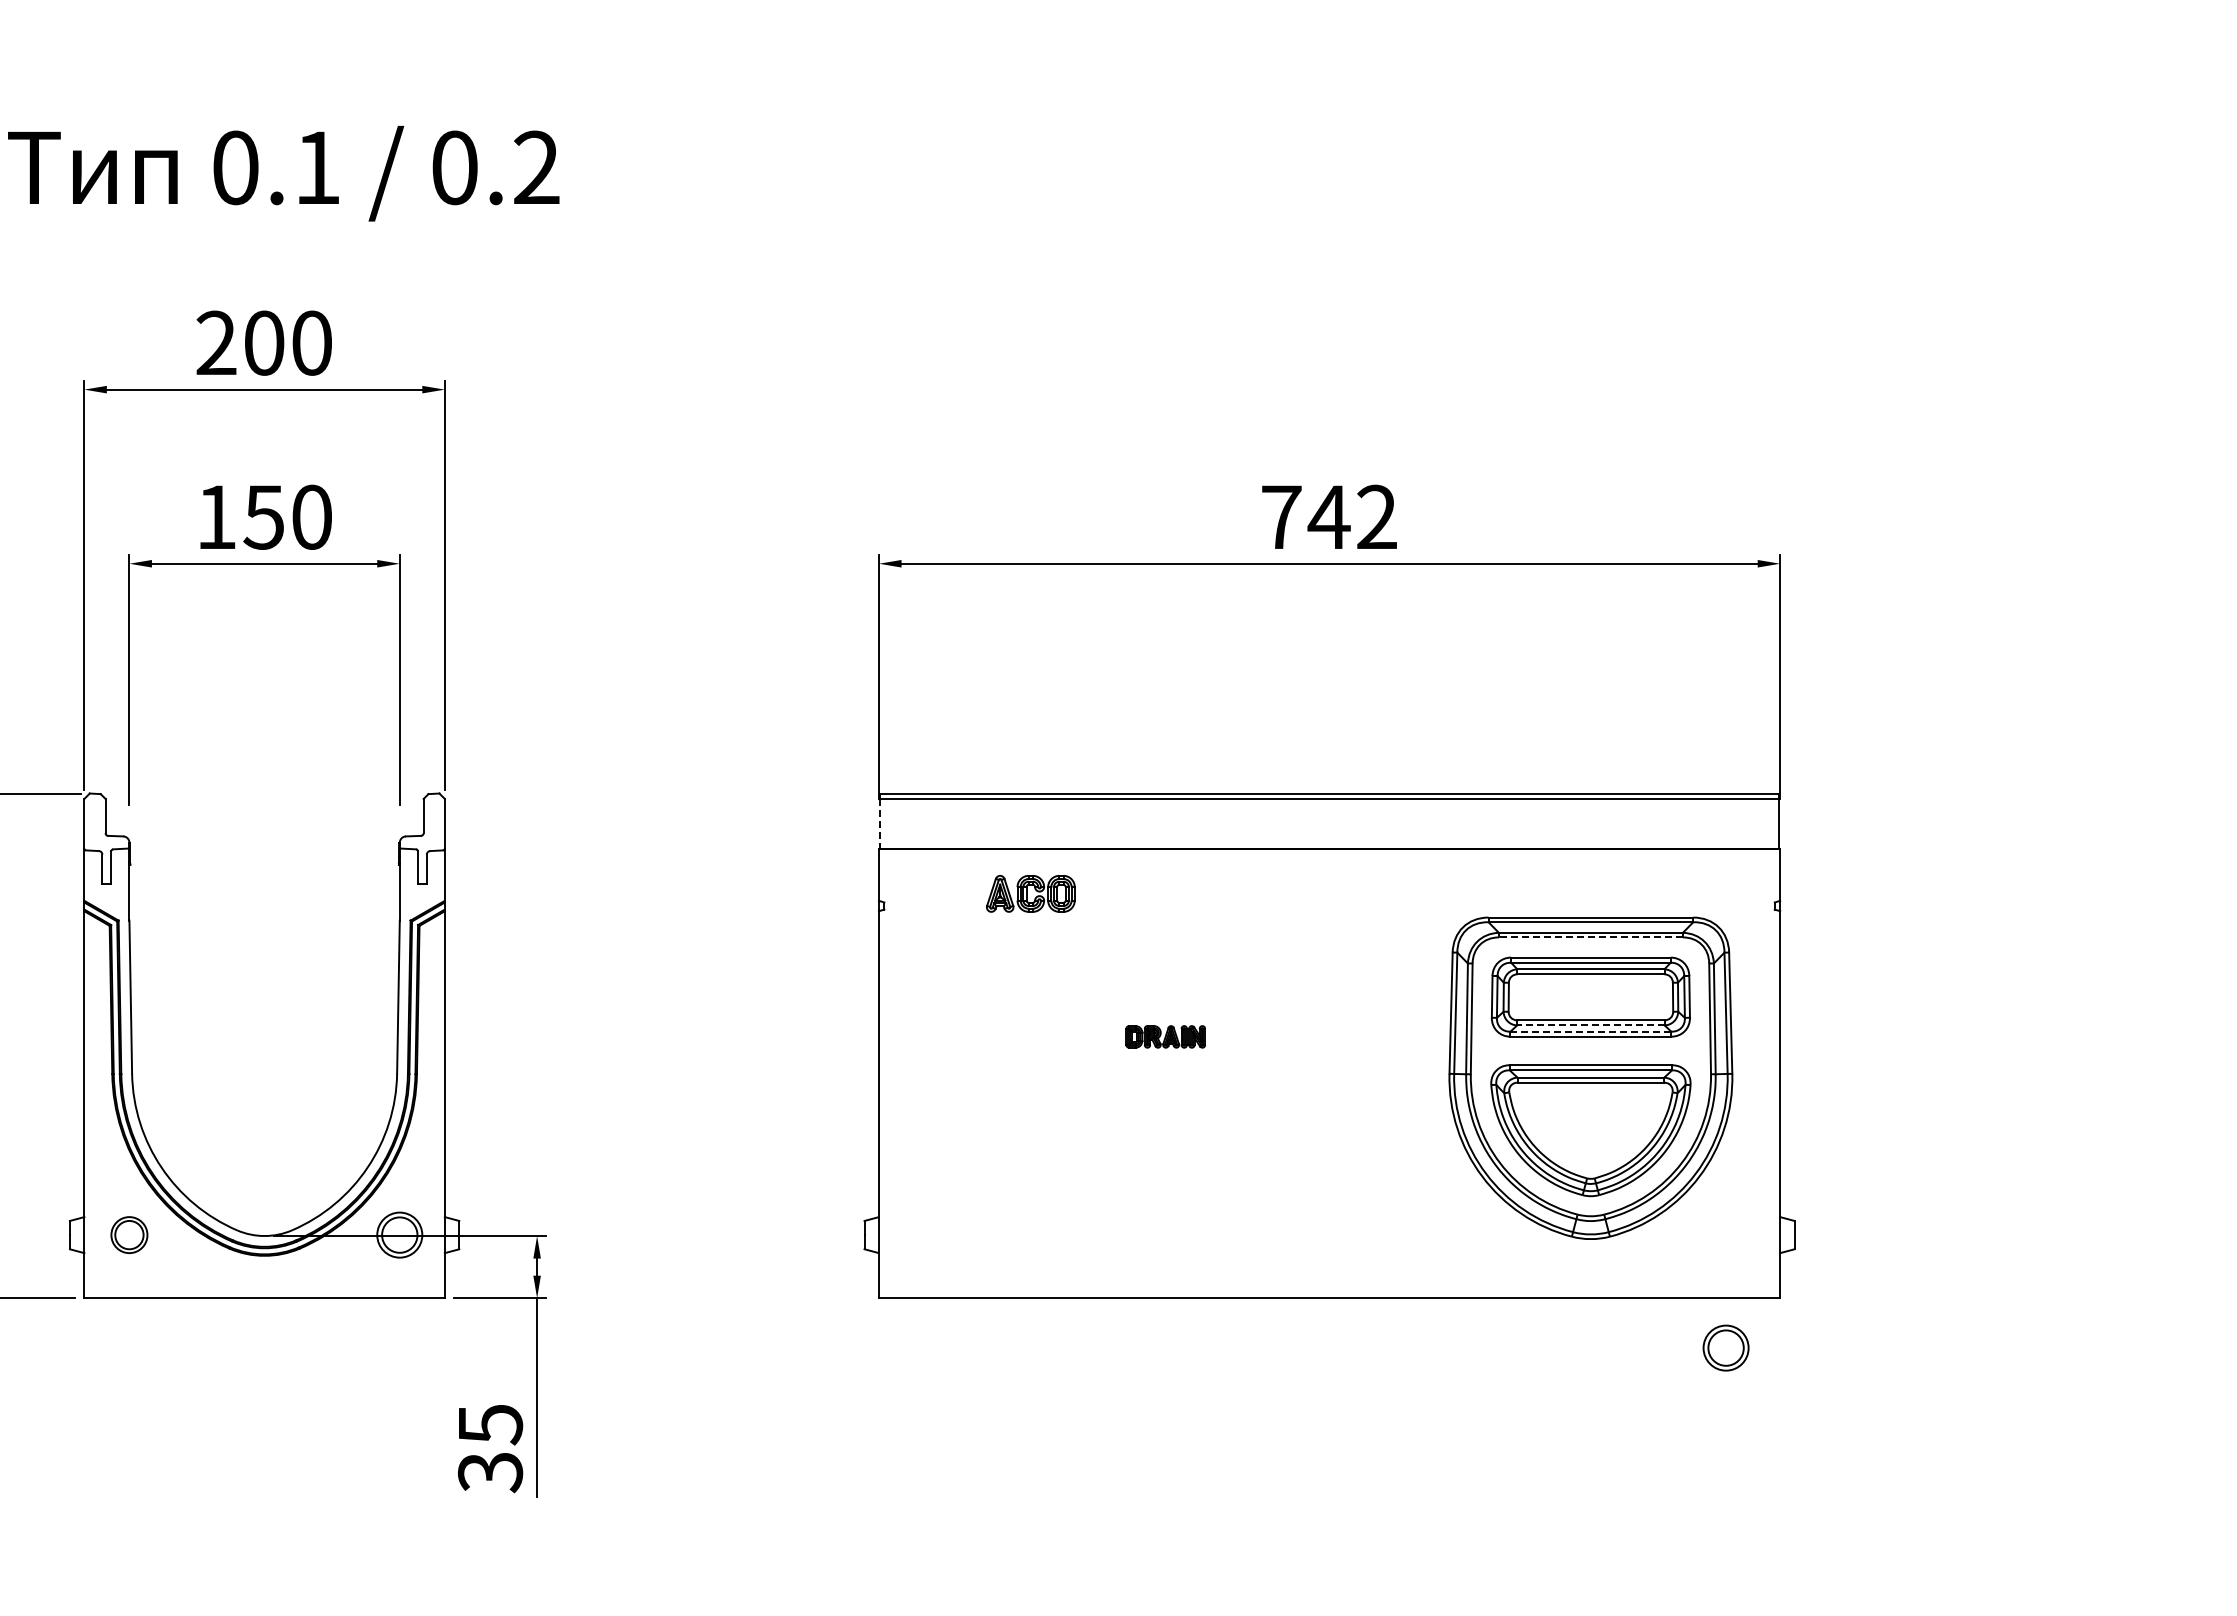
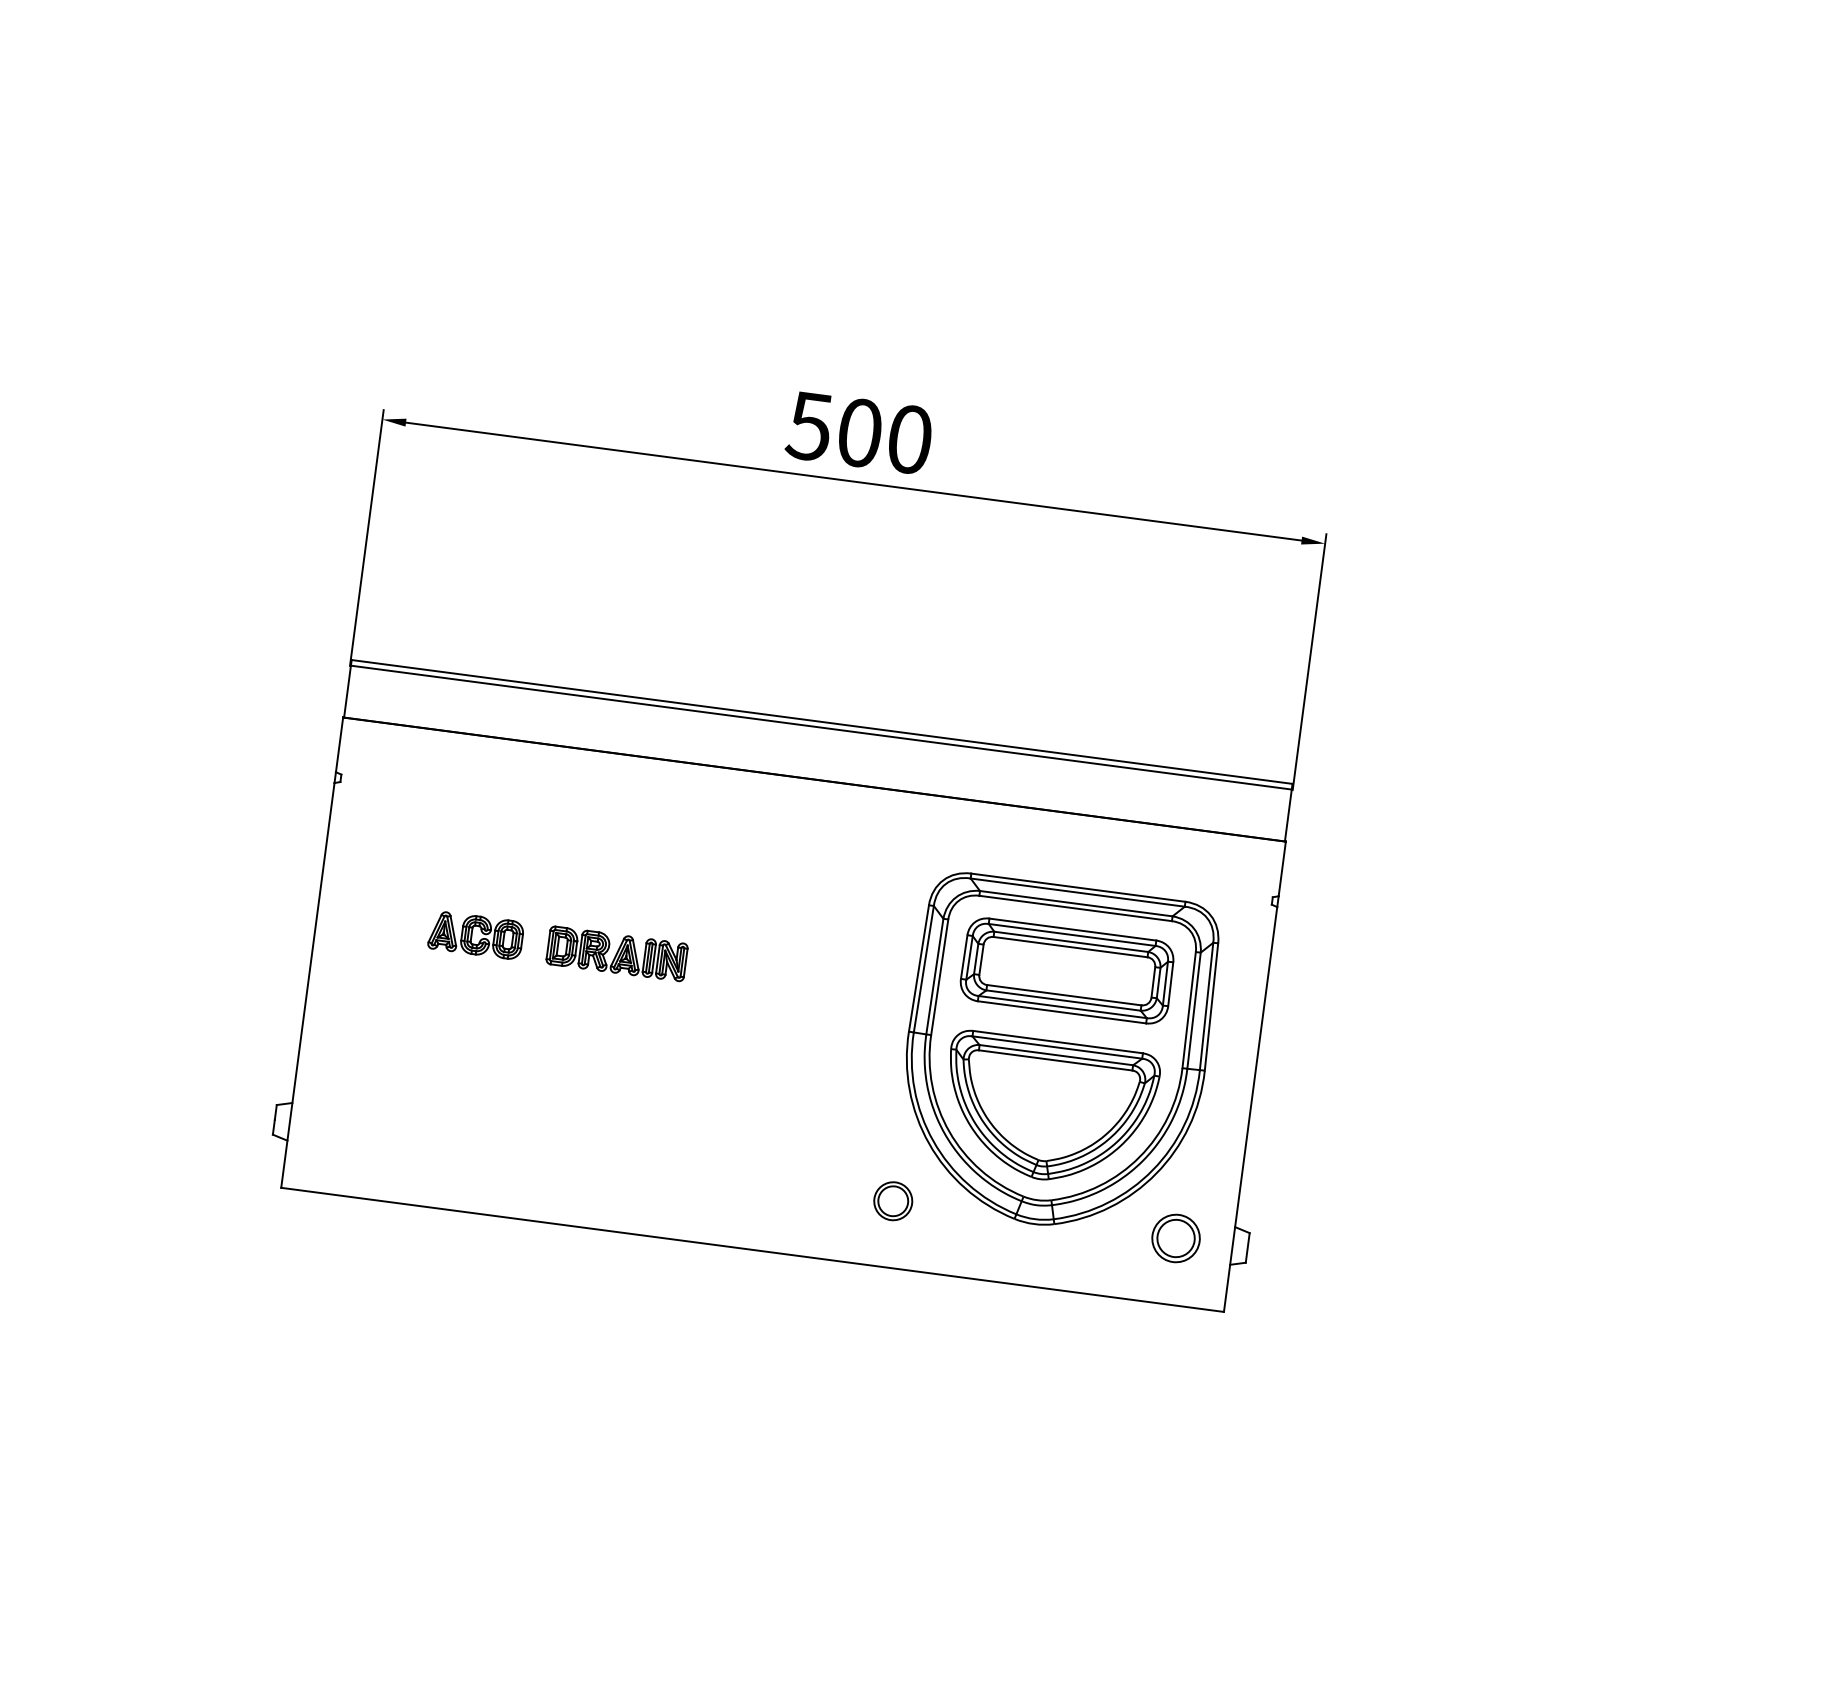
text: (1328, 516) -> (859, 432), 742 -> 500
line: (879, 823) -> (347, 691), dashed -> solid
part: (1030, 893) -> (475, 934), moved
line: (1590, 937) -> (1075, 908), dashed -> solid
line: (1590, 1025) -> (1063, 1000), dashed -> solid
line: (1591, 1031) -> (1063, 1006), dashed -> solid
part: (1165, 1036) -> (617, 953), size x1.67
part: (1455, 1234) -> (893, 1200), added
part: (1725, 1347) -> (1175, 1237), moved

